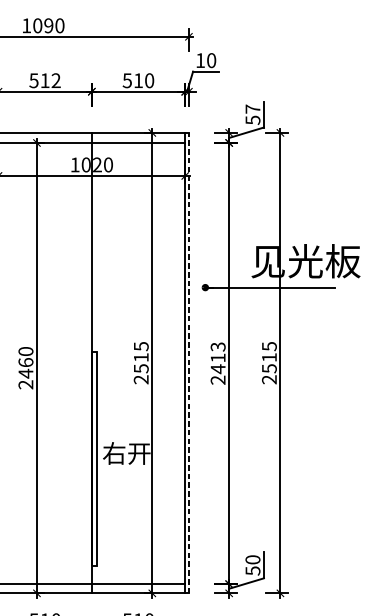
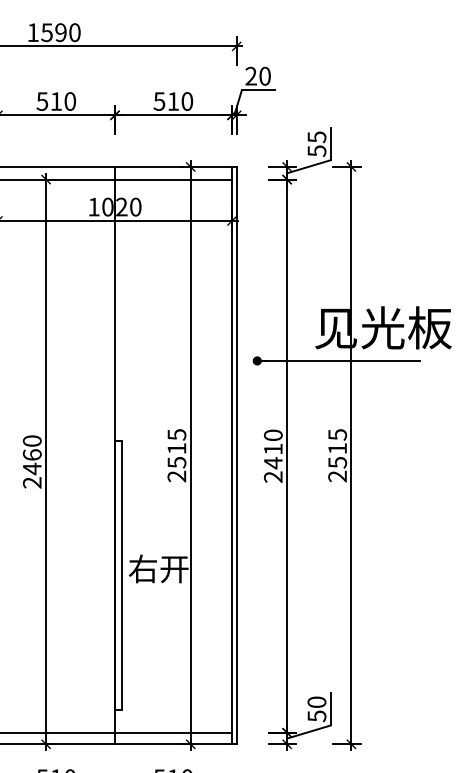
text: (37, 25) -> (46, 32), 1090 -> 1590
text: (199, 59) -> (250, 75), 10 -> 20
text: (55, 80) -> (69, 101), 512 -> 510
text: (252, 109) -> (316, 137), 57 -> 55
text: (218, 347) -> (273, 435), 2413 -> 2410
line: (188, 363) -> (236, 455), dashed -> solid

